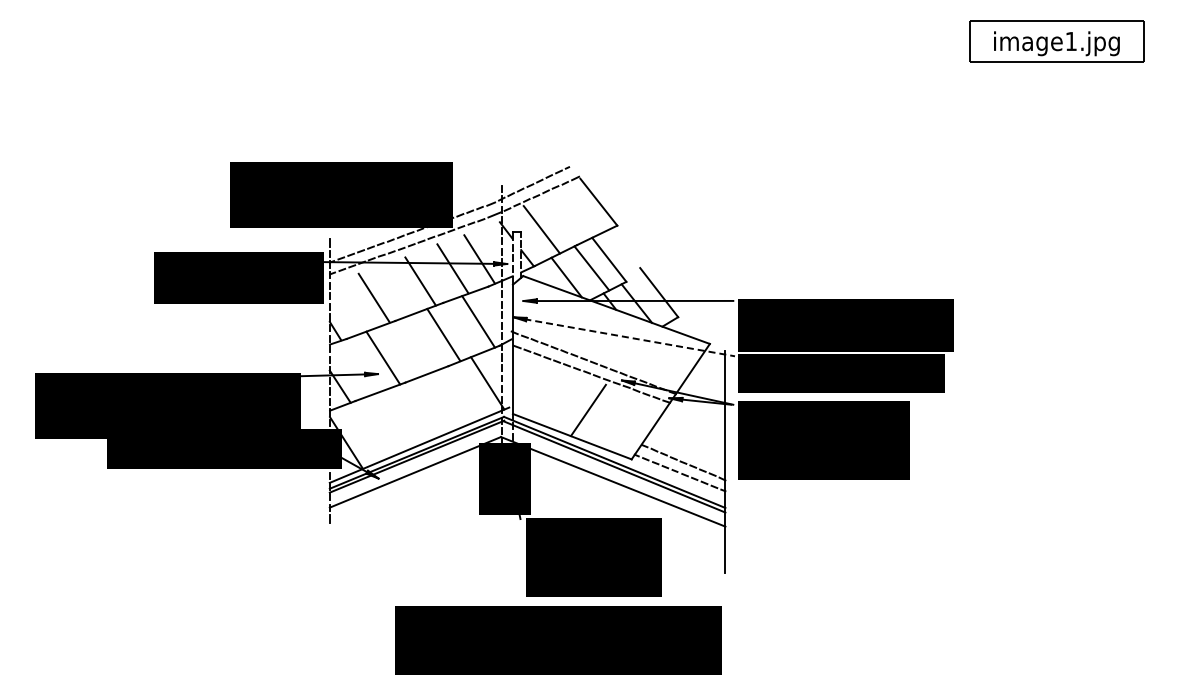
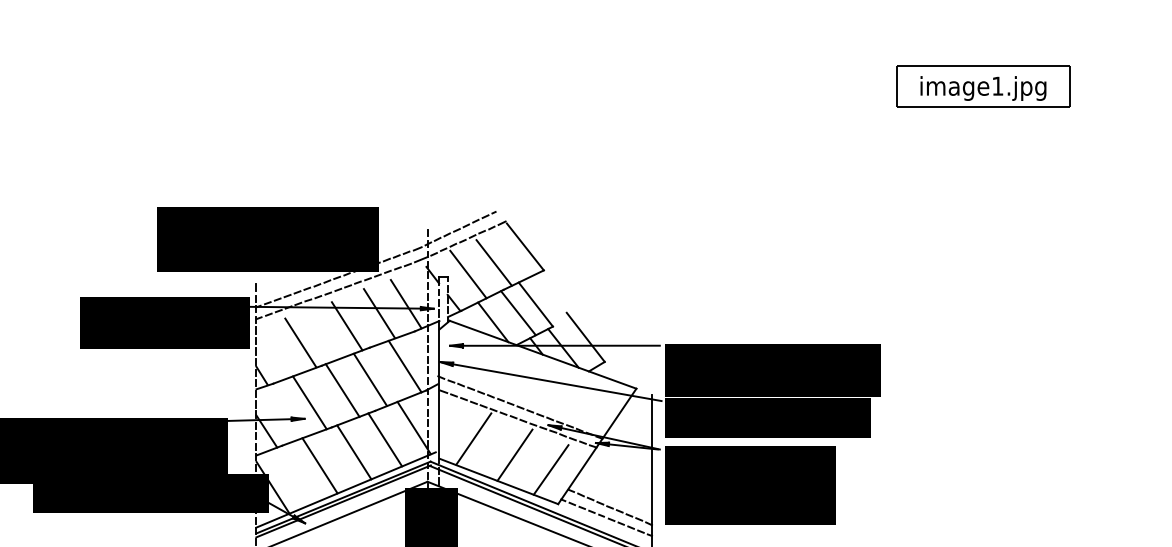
line: (567, 217) -> (494, 262), added
line: (624, 336) -> (551, 381), dashed -> solid
line: (416, 345) -> (343, 390), added
line: (546, 393) -> (473, 438), added
line: (458, 394) -> (385, 439), added
line: (427, 407) -> (354, 452), added
line: (392, 420) -> (319, 465), added
line: (624, 424) -> (551, 469), added

